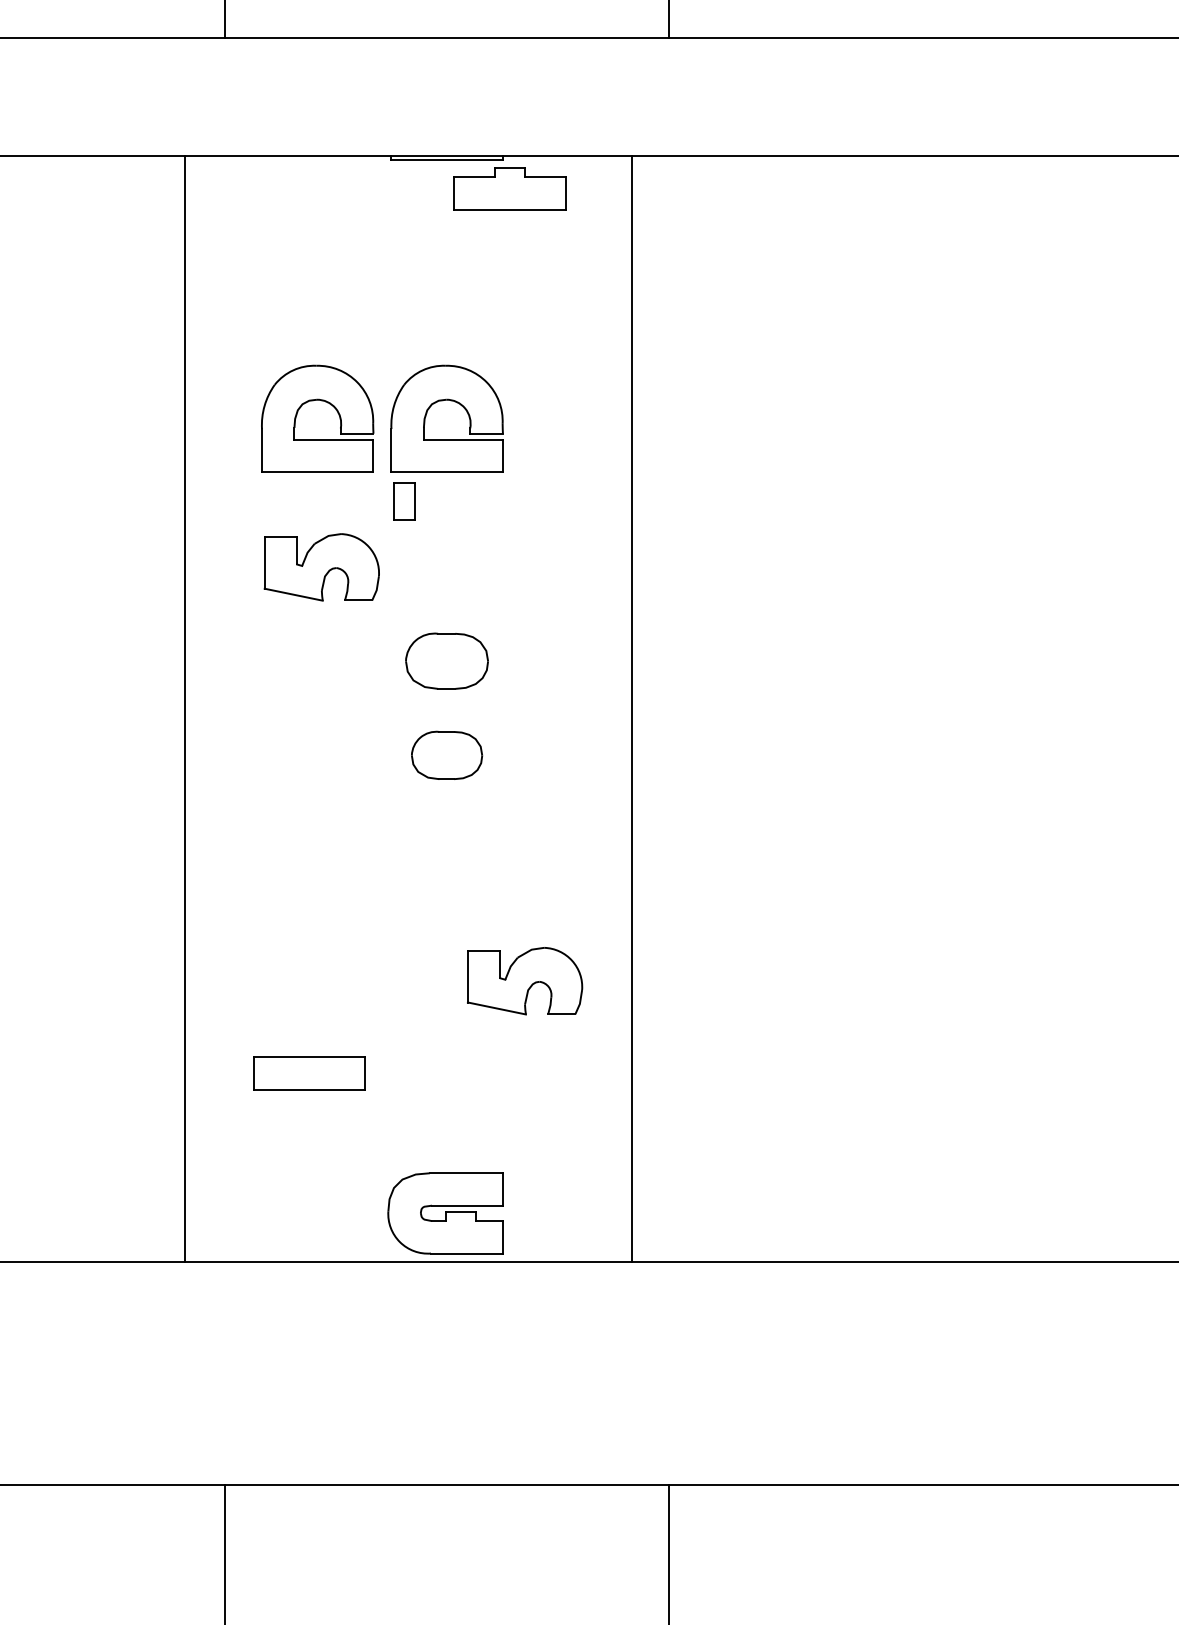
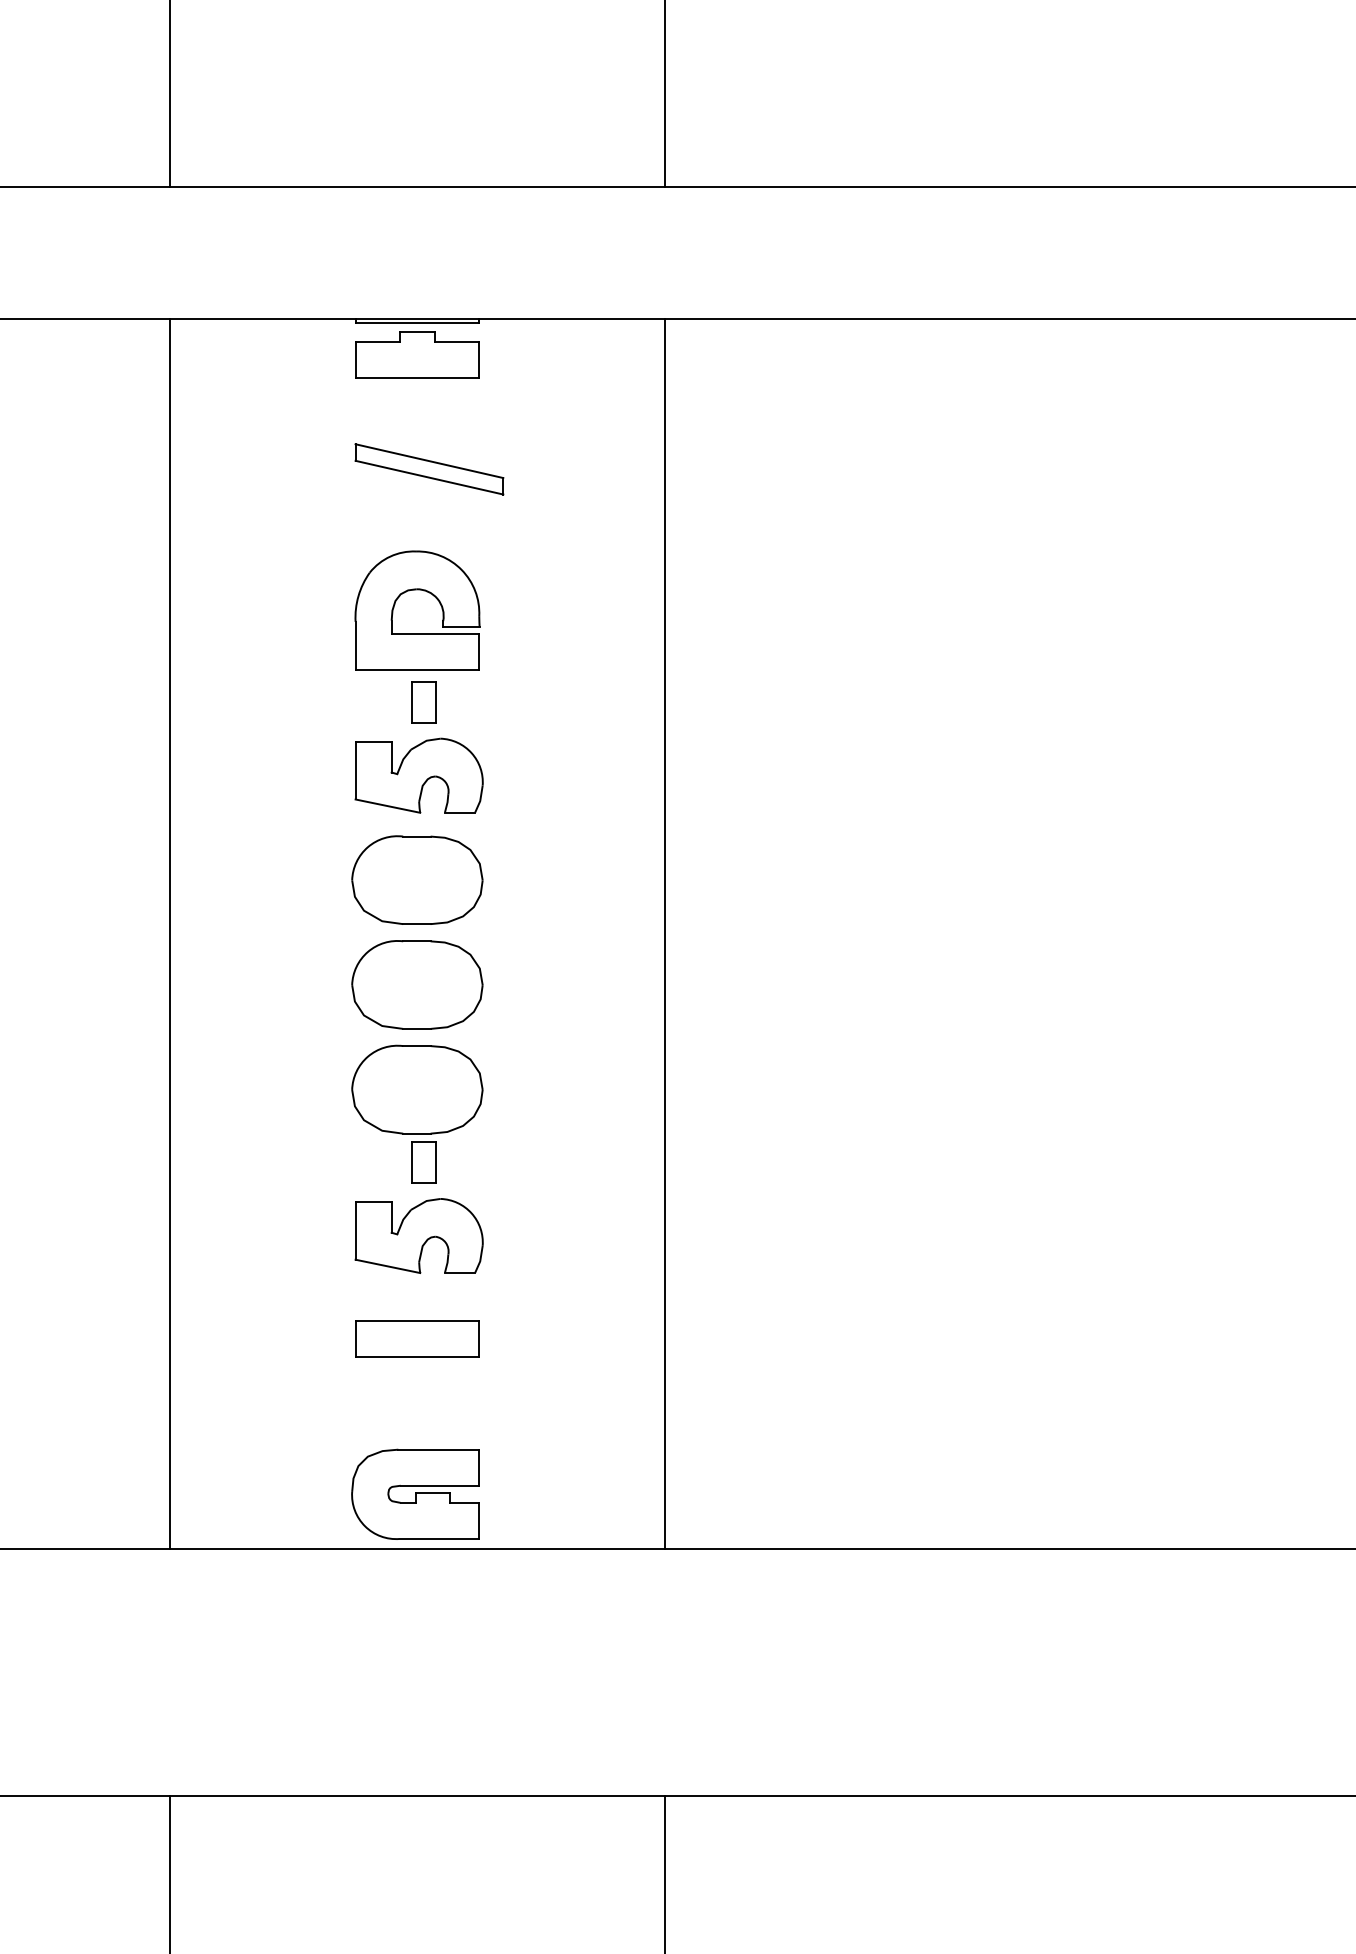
part: (510, 188) -> (417, 354), moved
part: (457, 292) -> (429, 469), added
part: (323, 401) -> (279, 591), removed
part: (403, 501) -> (423, 702), moved
part: (321, 567) -> (418, 775), moved
part: (447, 660) -> (417, 879), size x1.43
line: (185, 709) -> (170, 933), moved
line: (631, 709) -> (664, 933), moved
part: (447, 755) -> (417, 984), size x1.67
part: (447, 871) -> (417, 1113), added
part: (524, 980) -> (418, 1235), moved
part: (309, 1073) -> (417, 1338), moved

